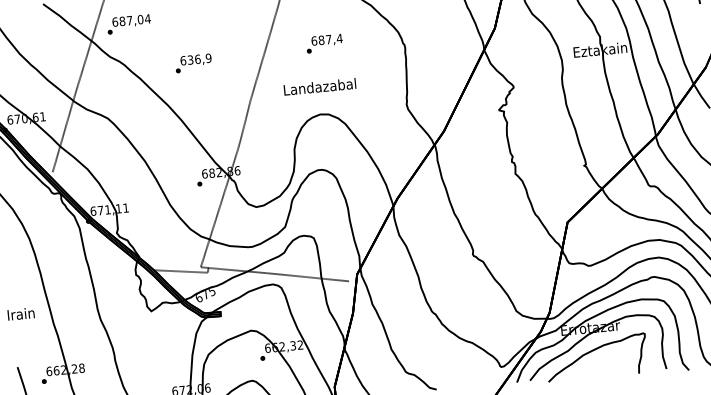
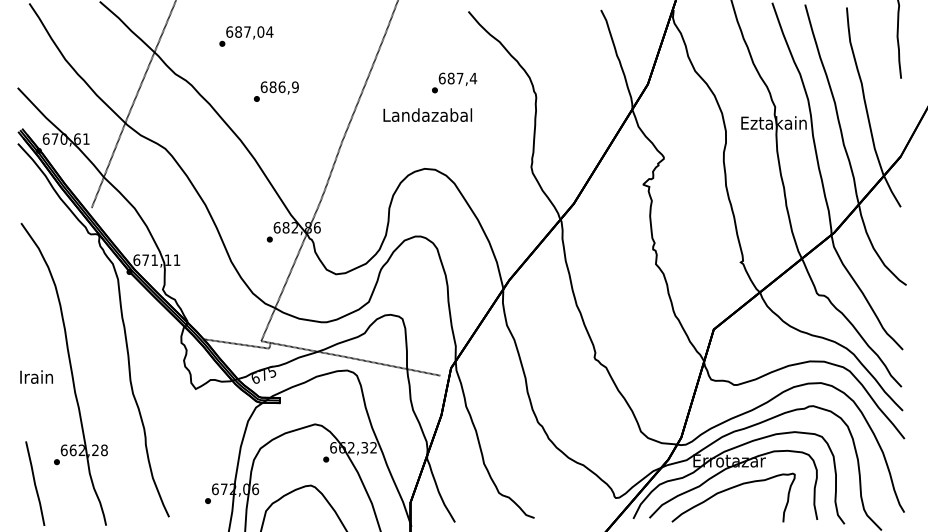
text: (129, 24) -> (246, 36), moved
text: (324, 43) -> (454, 82), moved
text: (190, 59) -> (272, 86), 636,9 -> 686,9
text: (319, 86) -> (427, 114), moved

